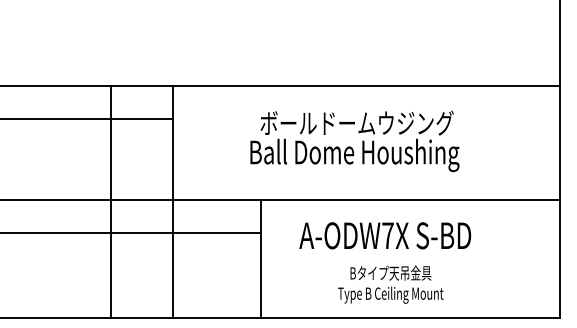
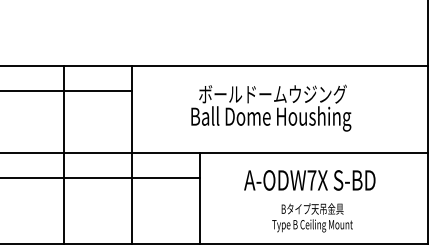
line: (111, 202) -> (64, 154), moved
text: (385, 235) -> (310, 180), moved
text: (390, 284) -> (312, 217), moved

